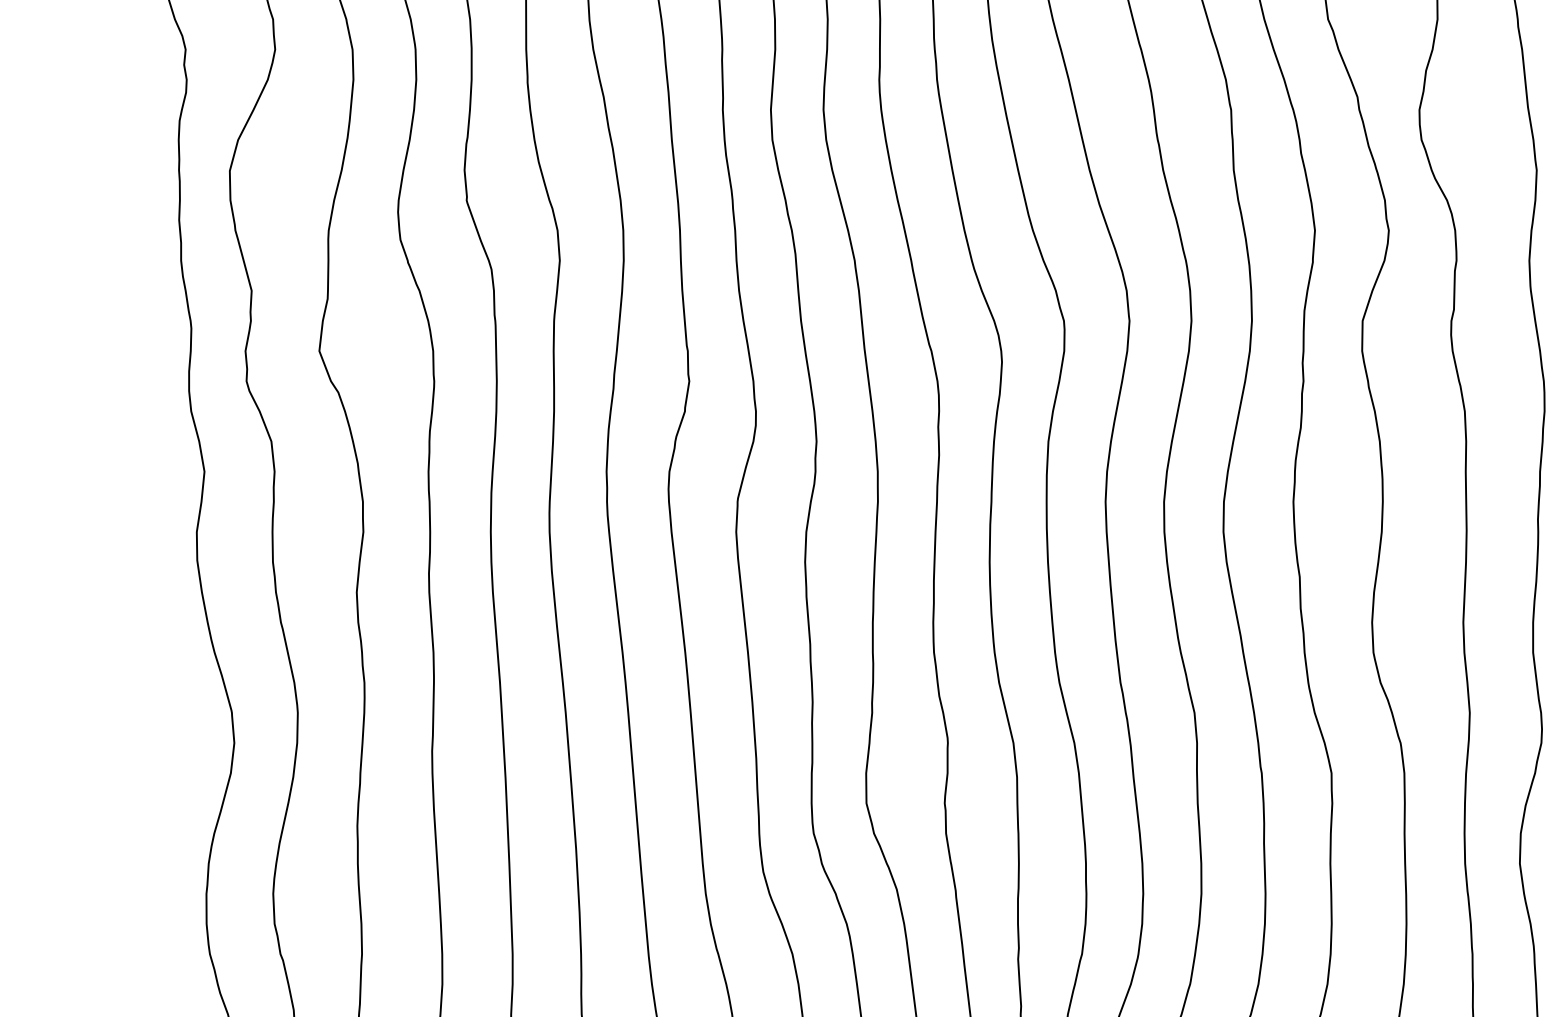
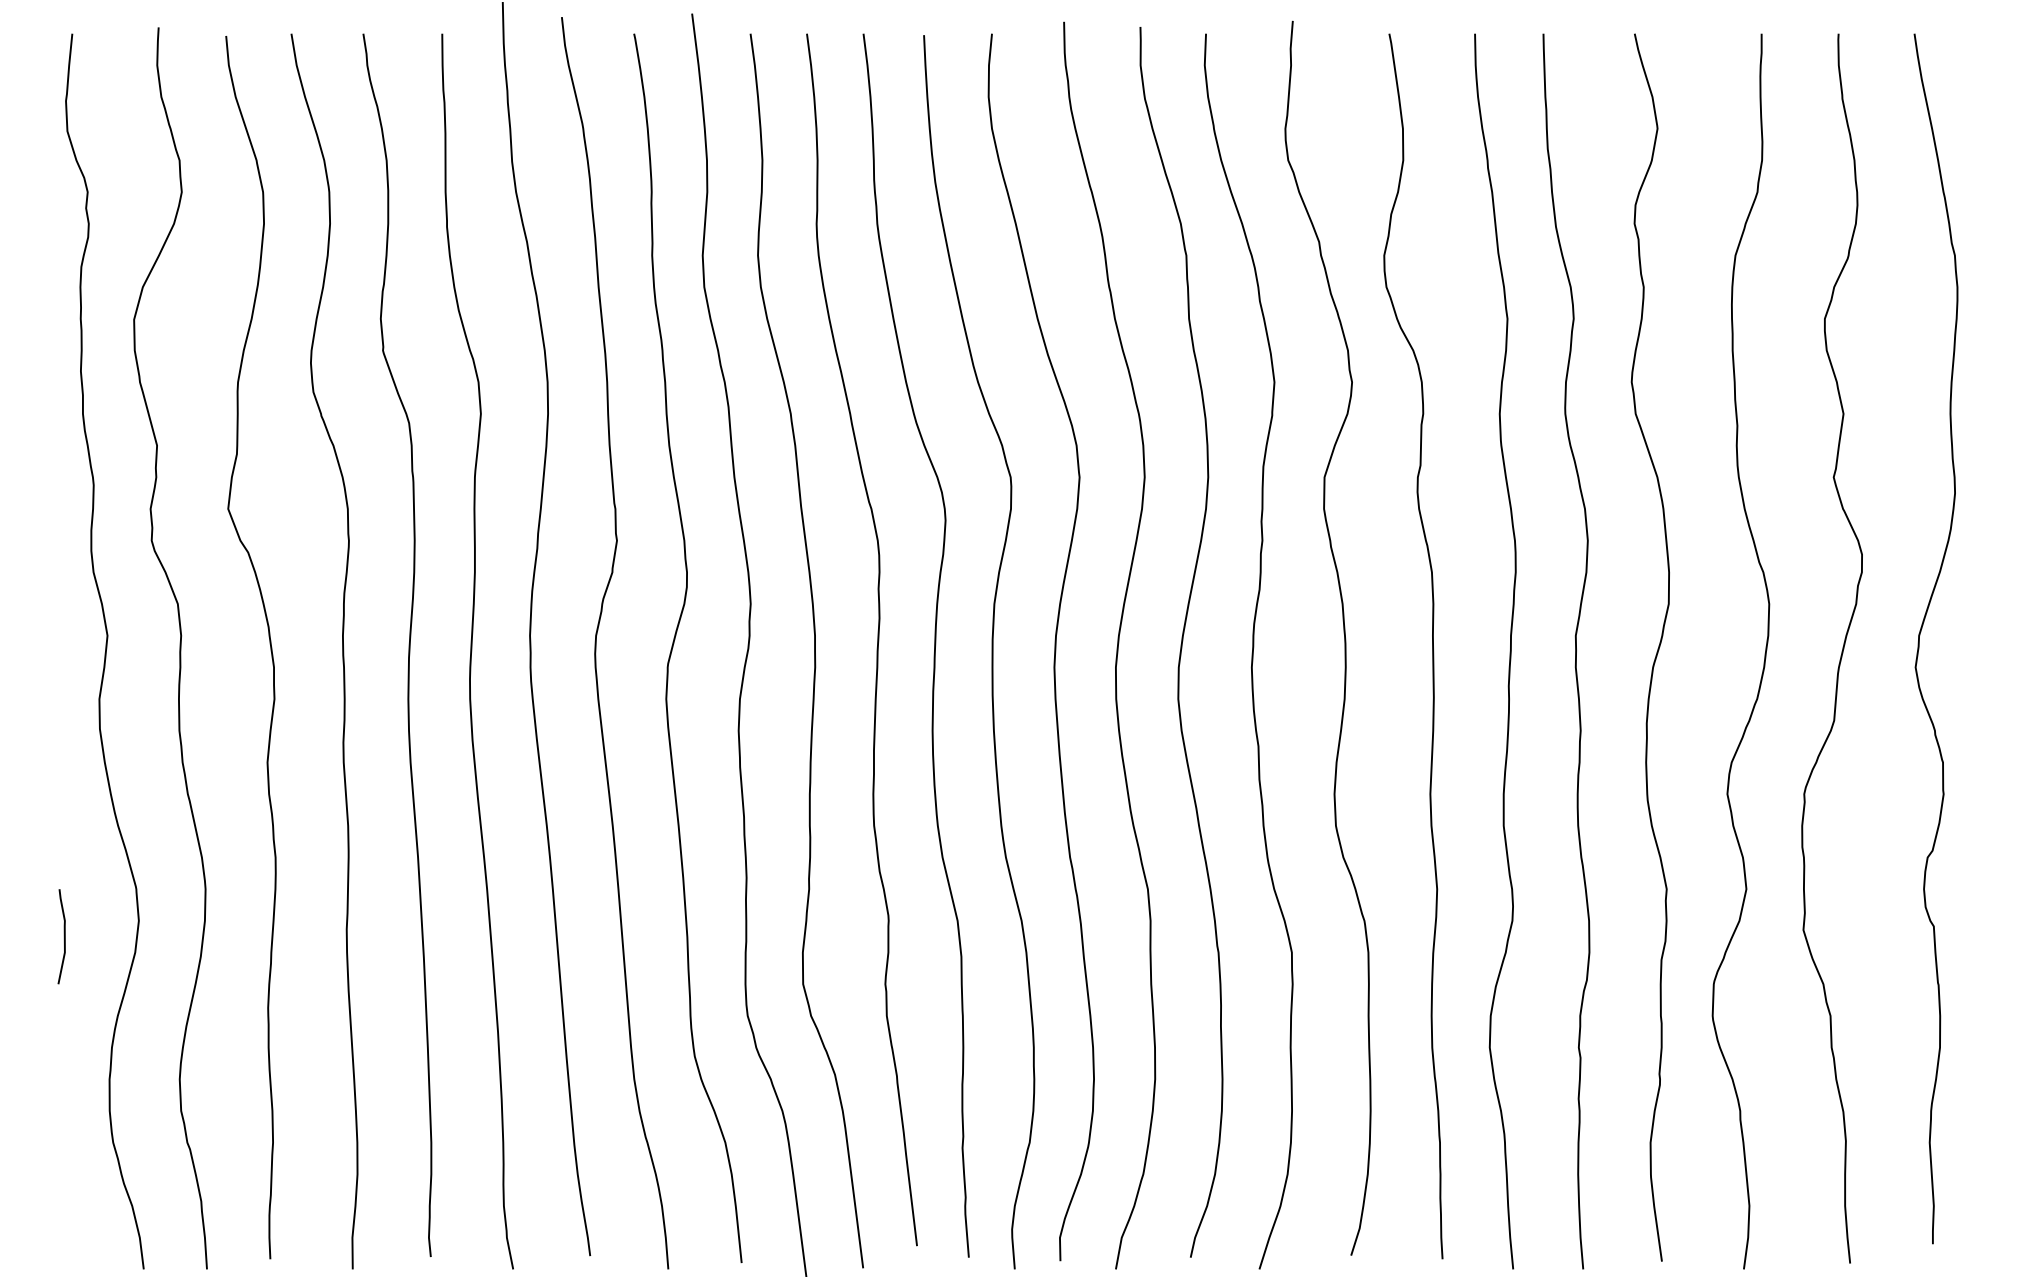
curve: (162, 757) -> (63, 936), added

